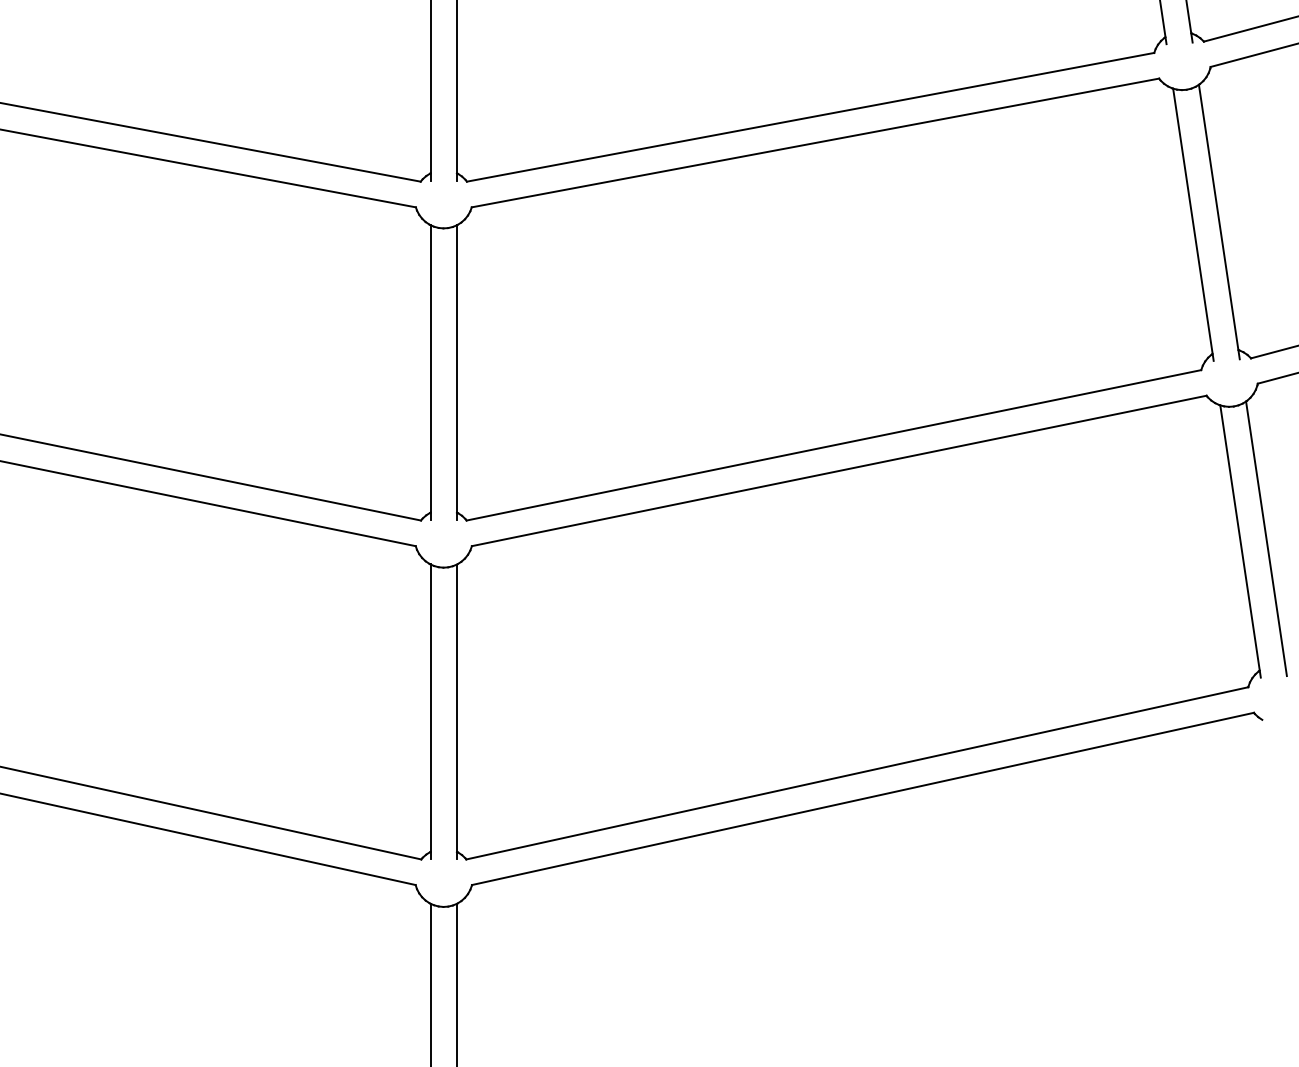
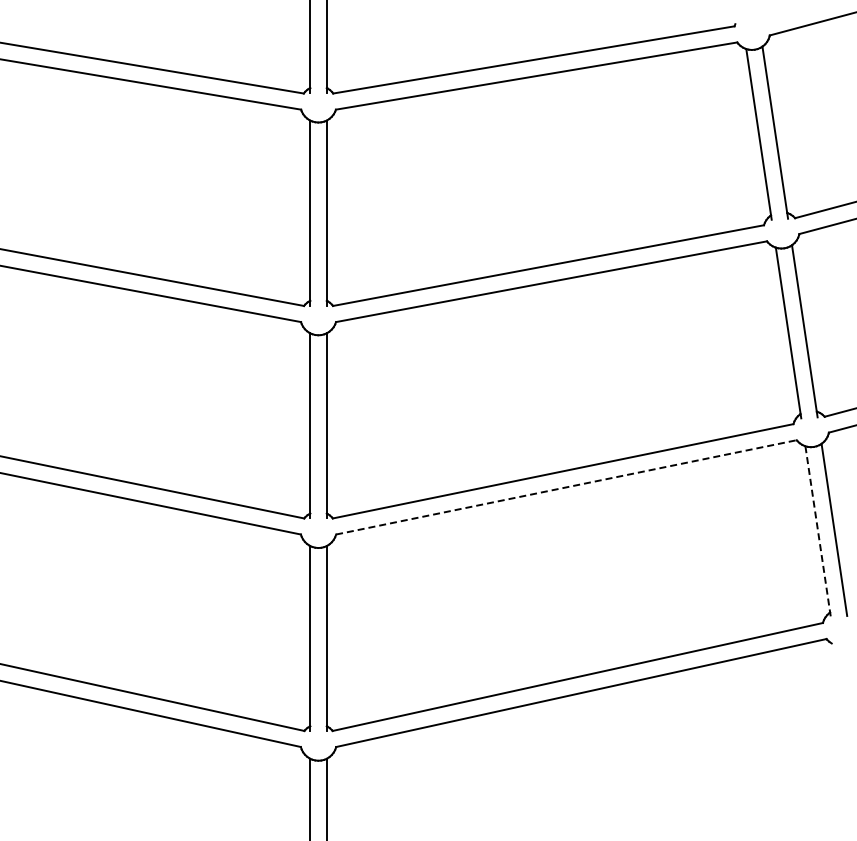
line: (839, 471) -> (566, 487), solid -> dashed
line: (1241, 542) -> (818, 532), solid -> dashed

